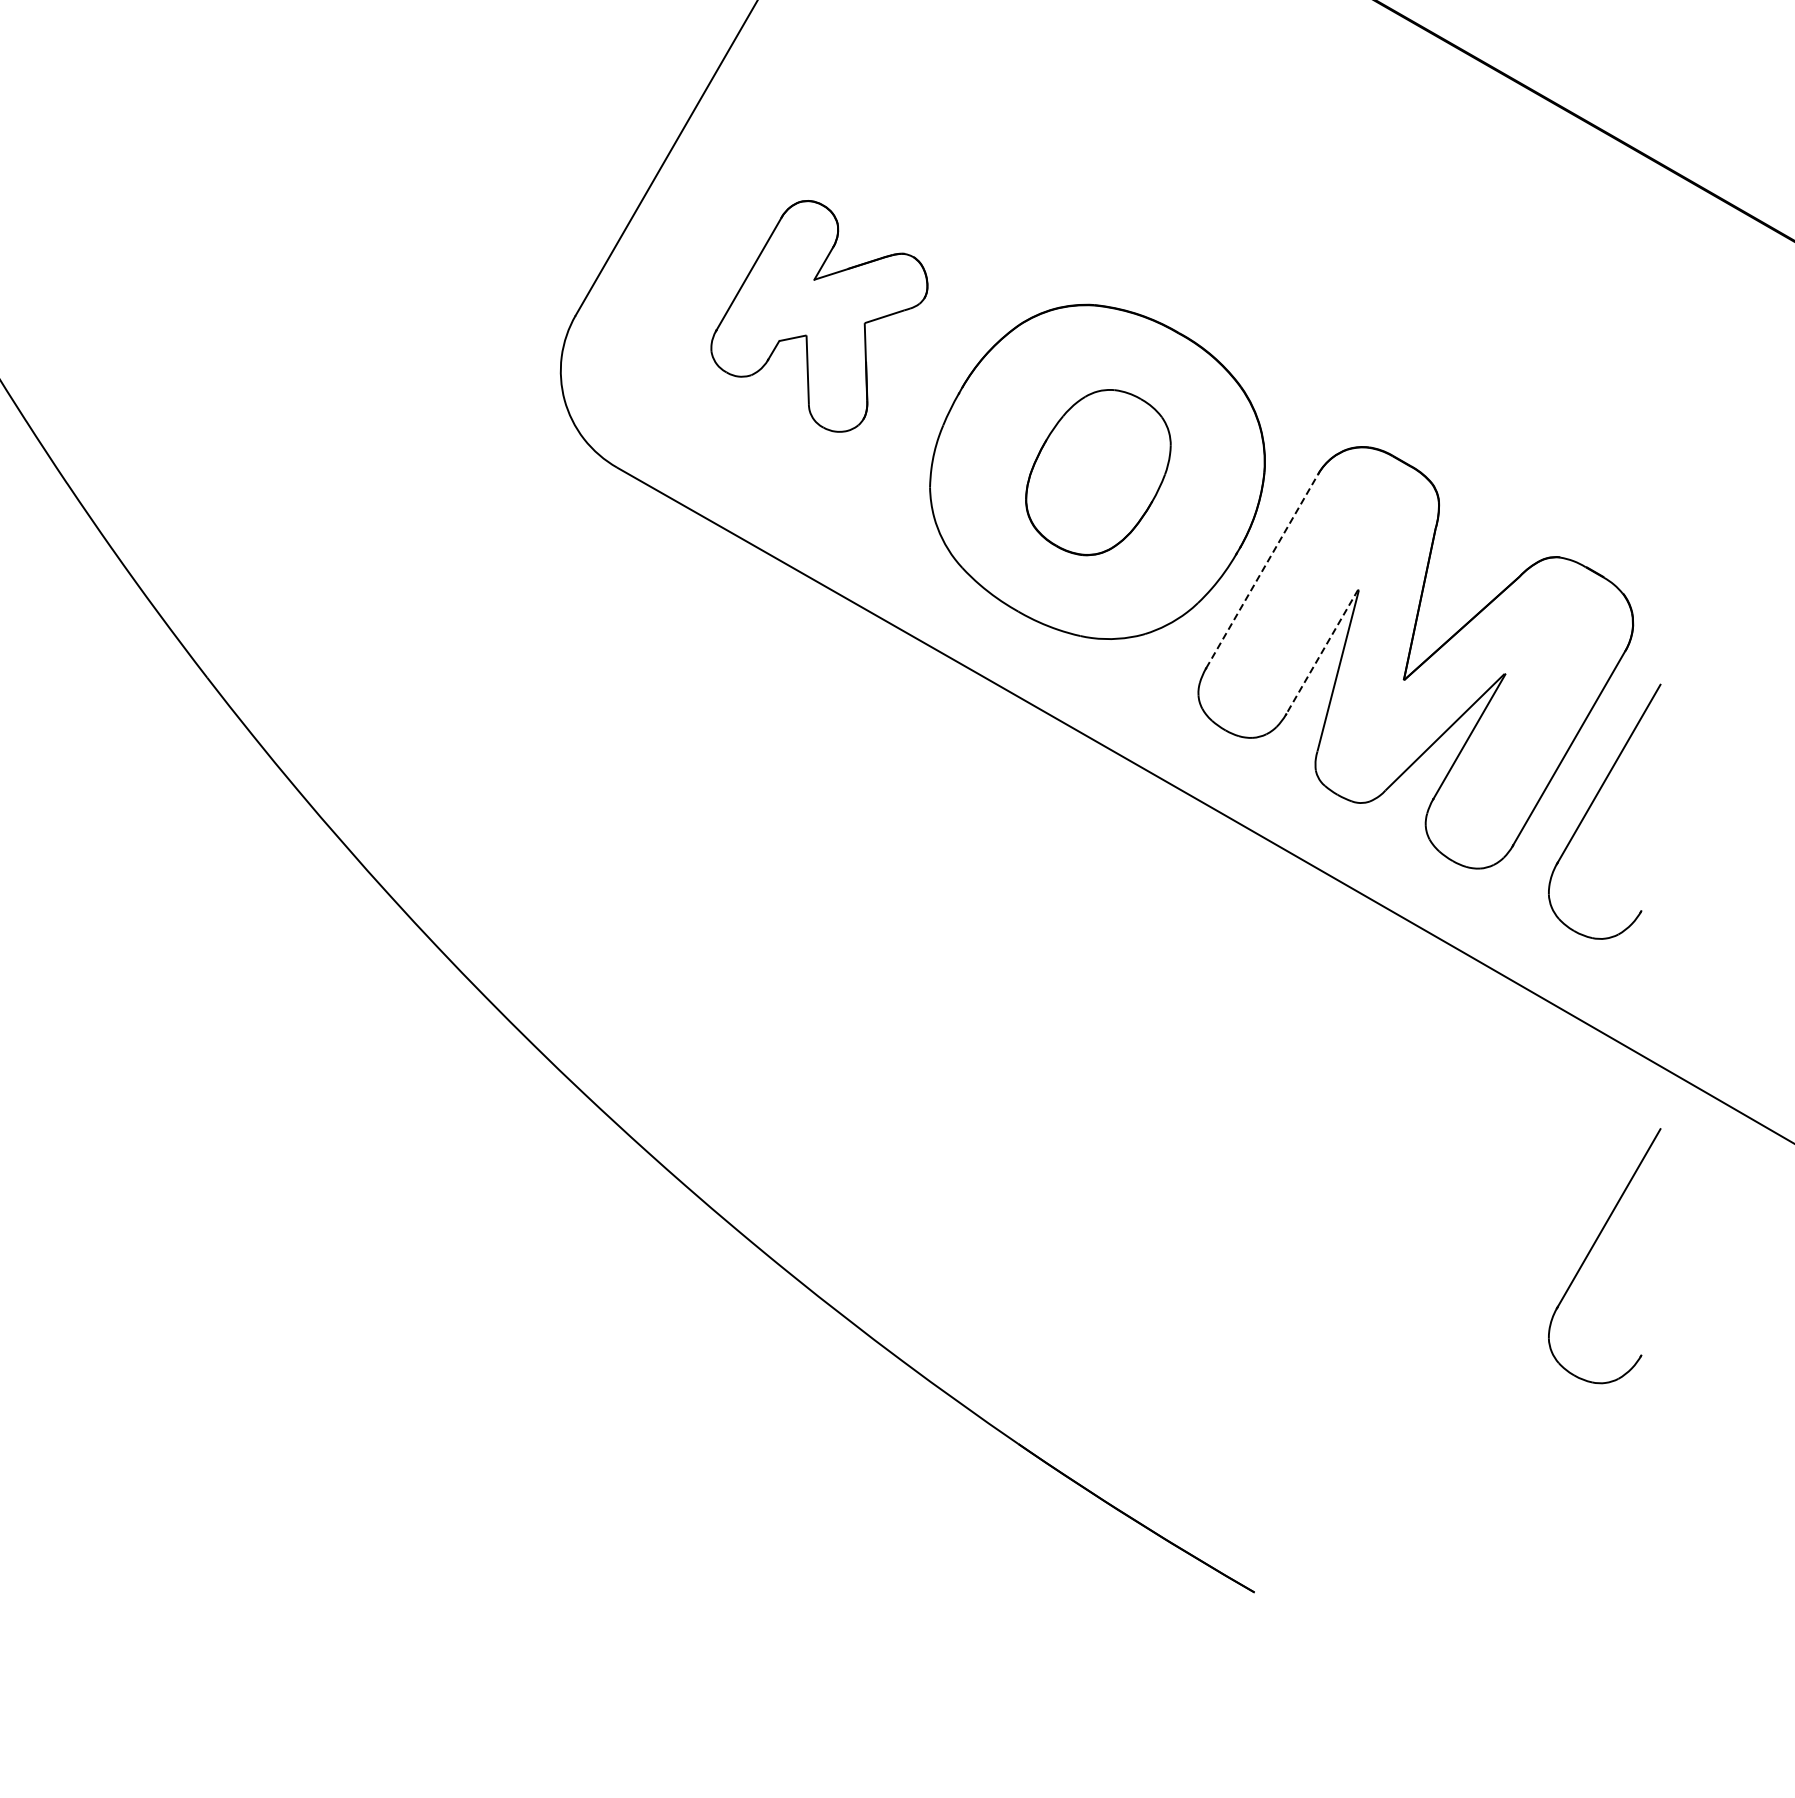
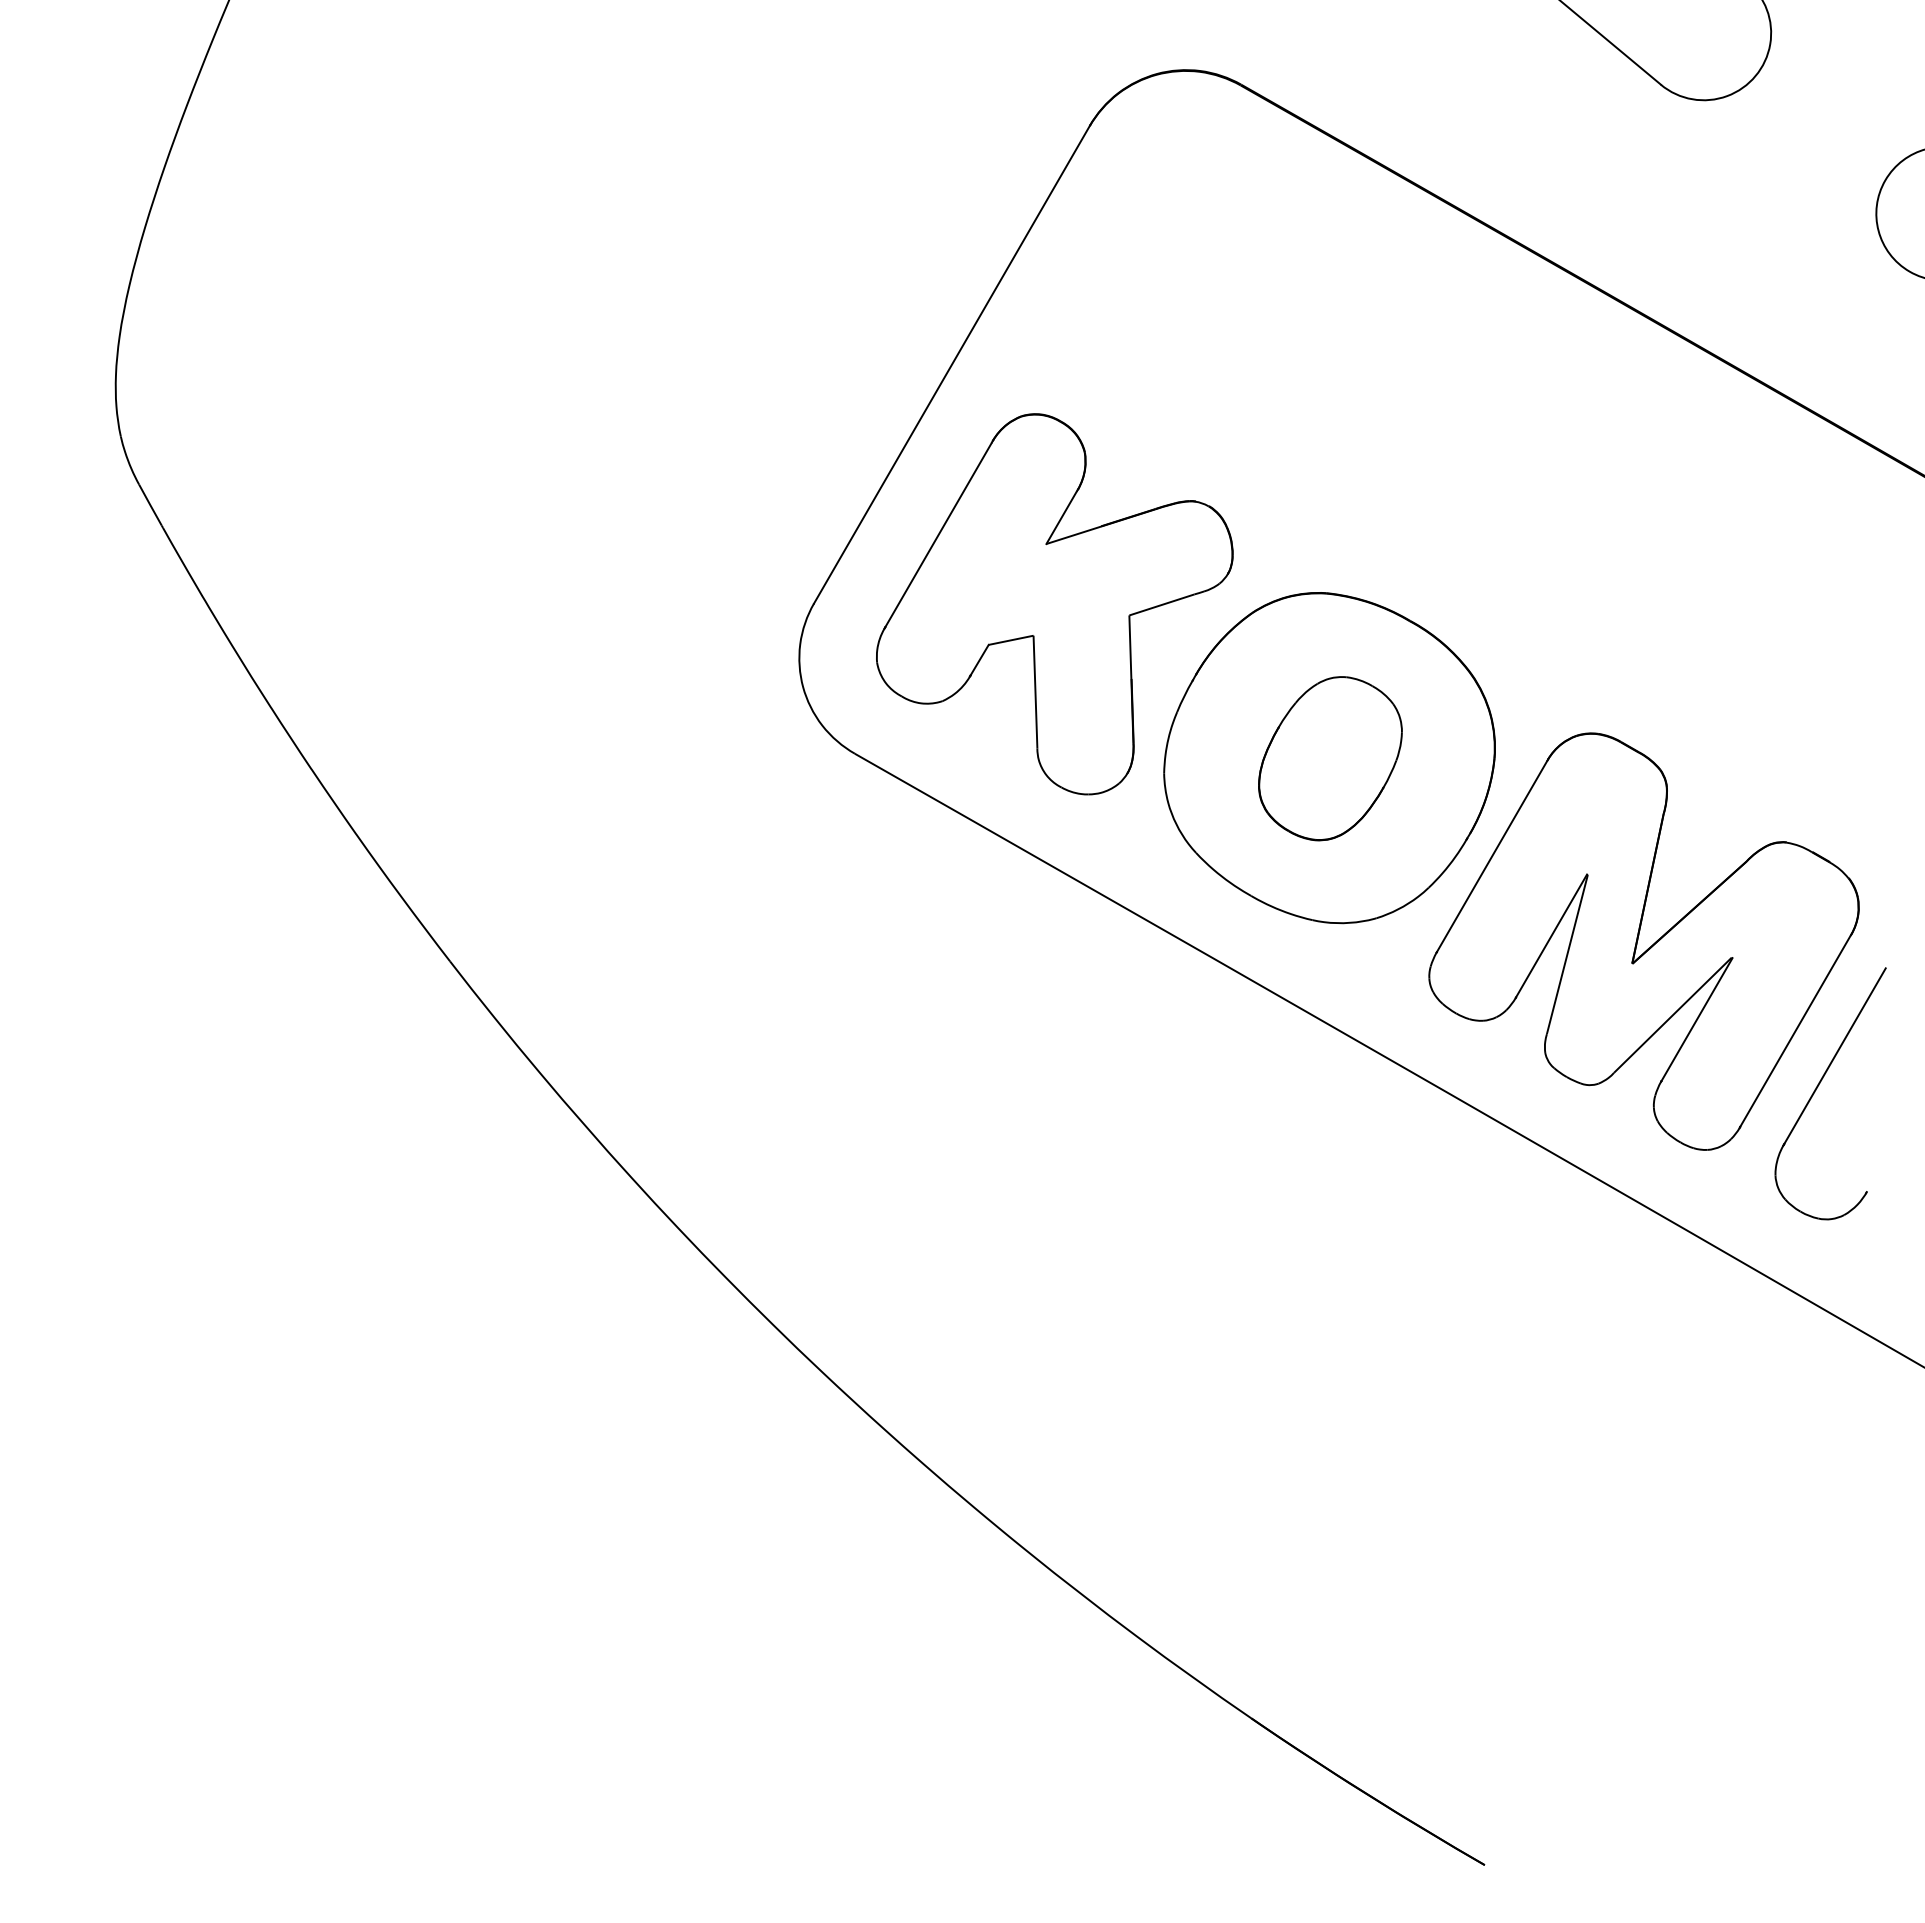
part: (819, 316) -> (1054, 604), size x1.67
line: (1262, 571) -> (1492, 856), dashed -> solid
line: (1322, 651) -> (1551, 935), dashed -> solid
part: (1593, 1247) -> (1819, 1524), removed

